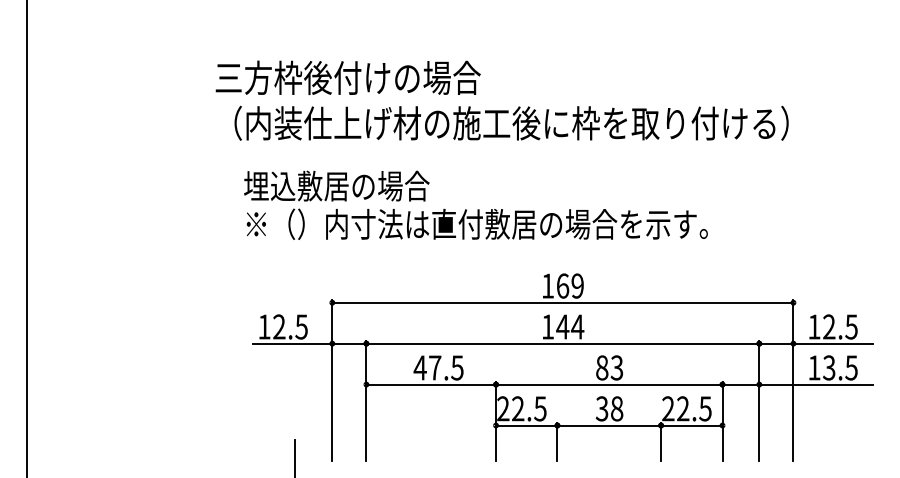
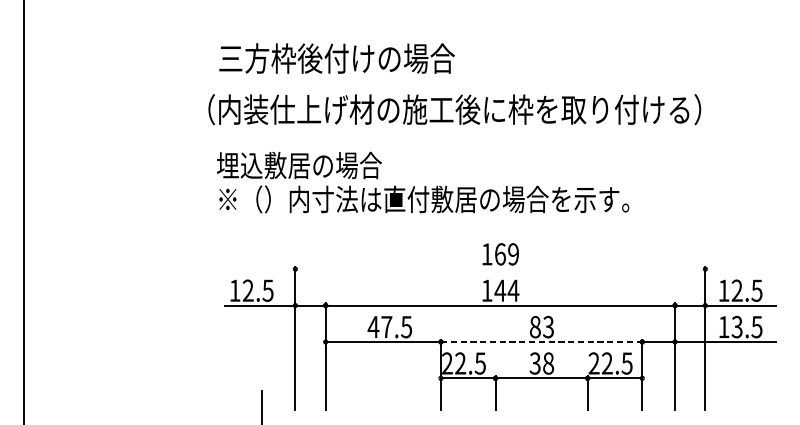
text: (347, 77) -> (336, 58), moved
line: (562, 302) -> (500, 268), removed
line: (609, 384) -> (541, 341), solid -> dashed

